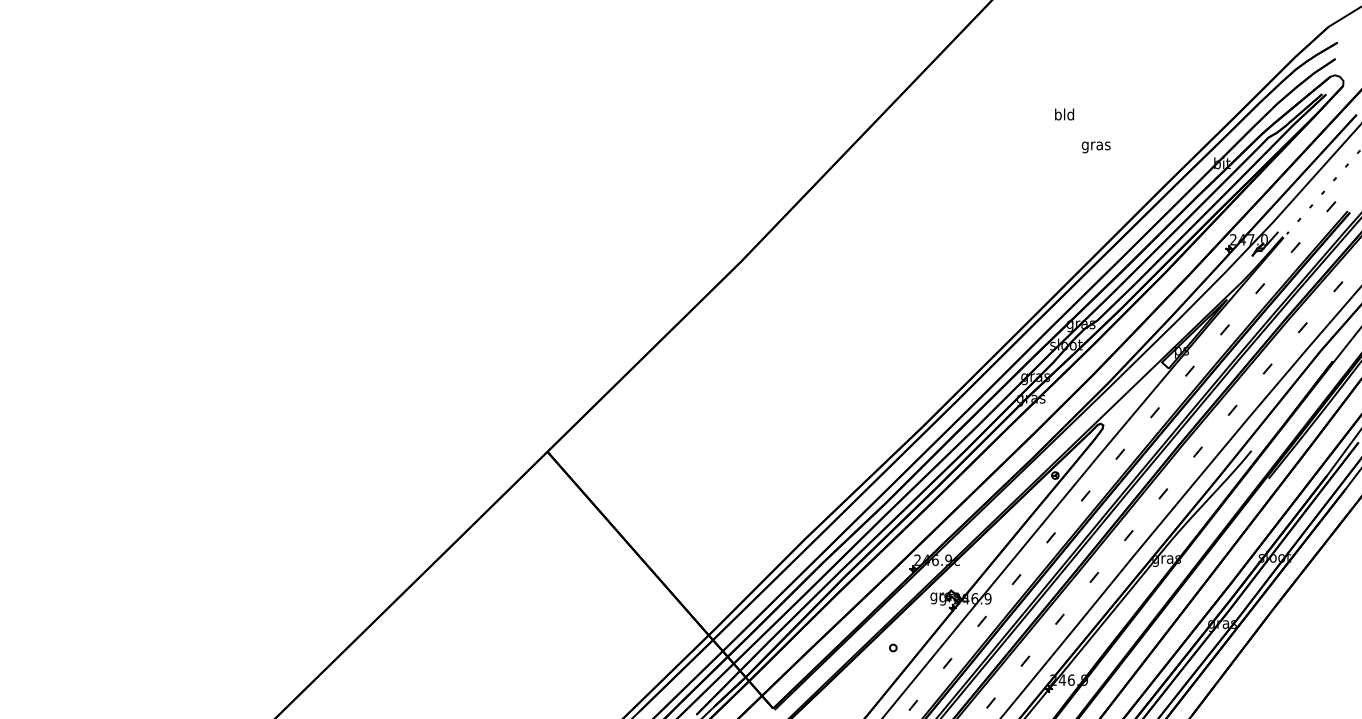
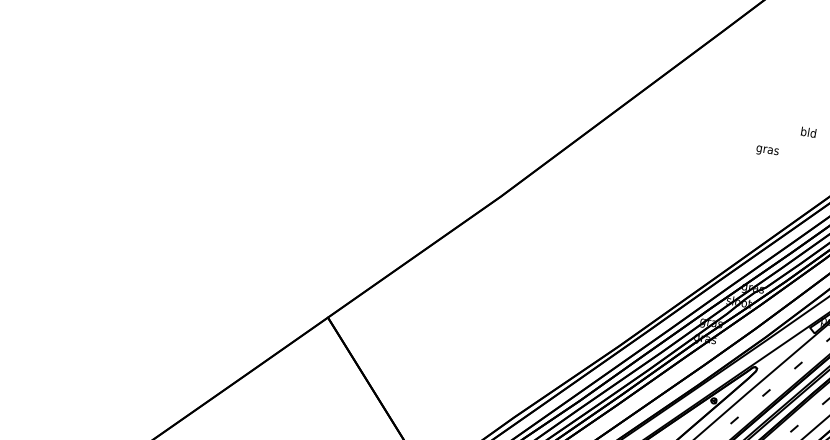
text: (1064, 114) -> (808, 132), moved
text: (1095, 147) -> (766, 151), moved

